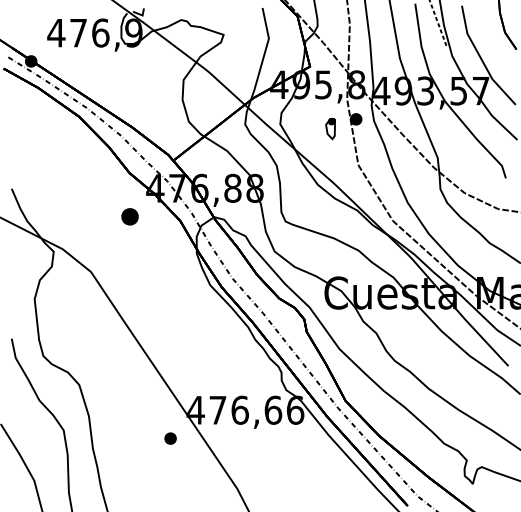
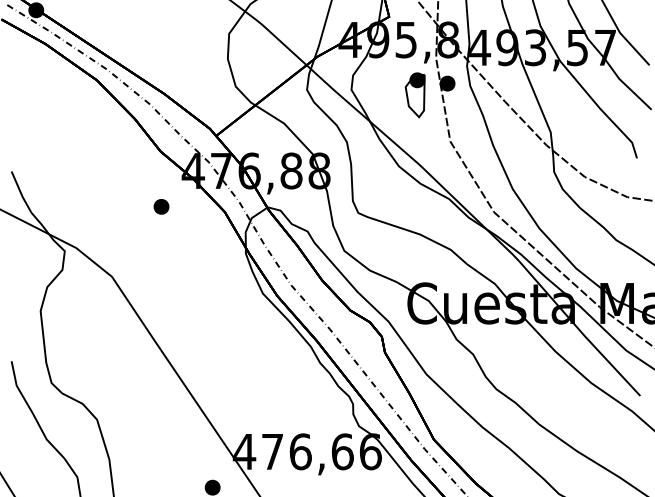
part: (330, 128) -> (415, 95), size x1.67
part: (130, 216) -> (161, 206), size x0.71

